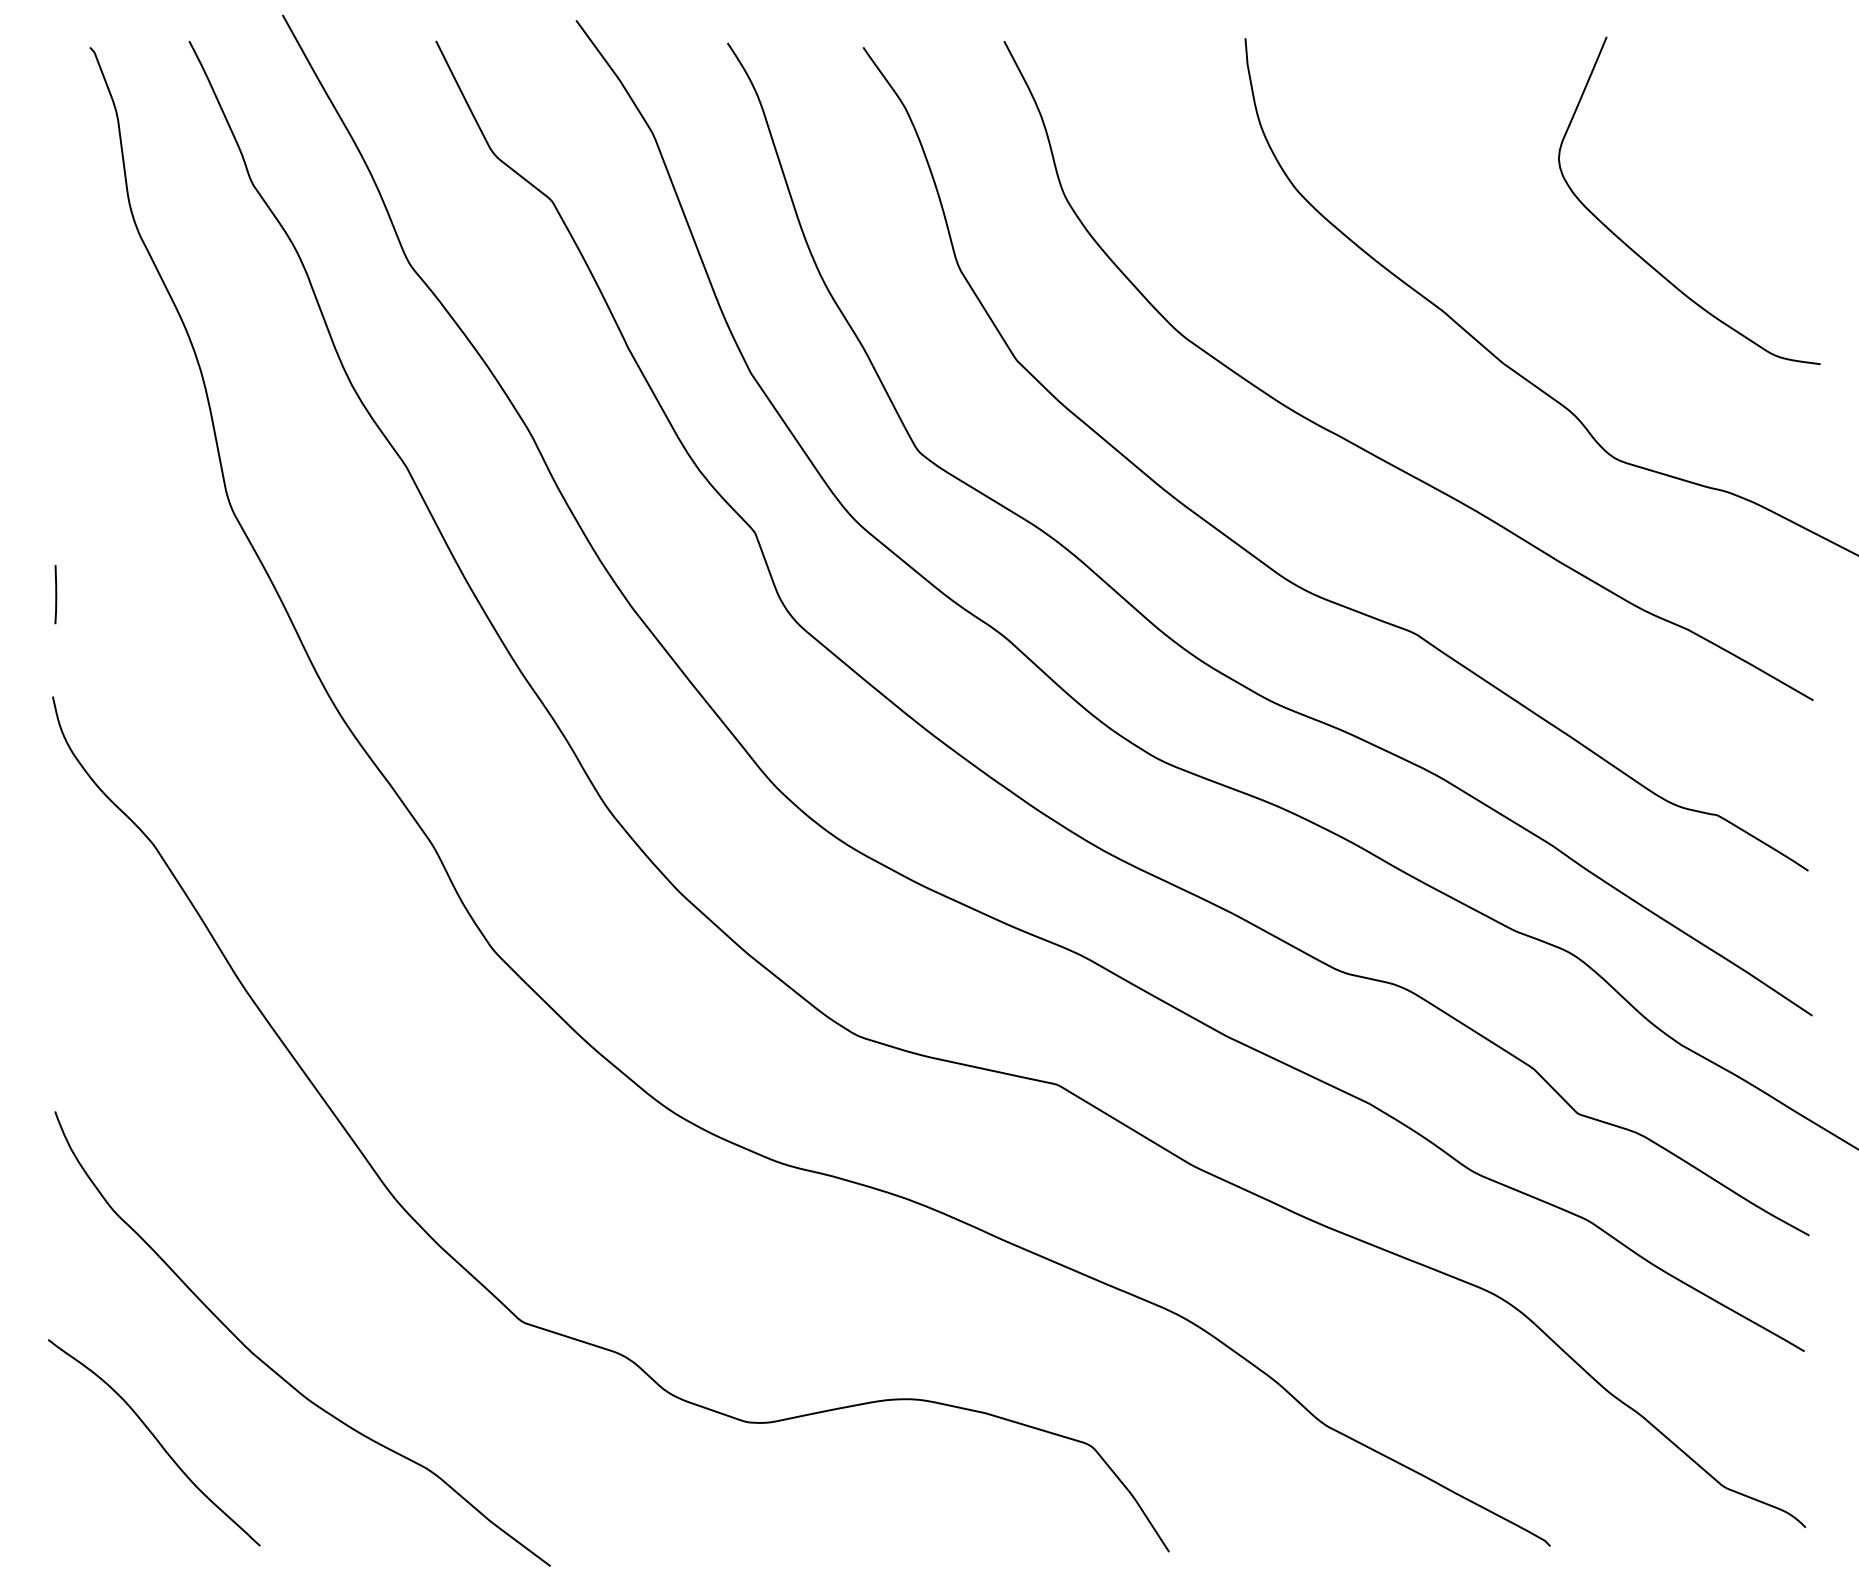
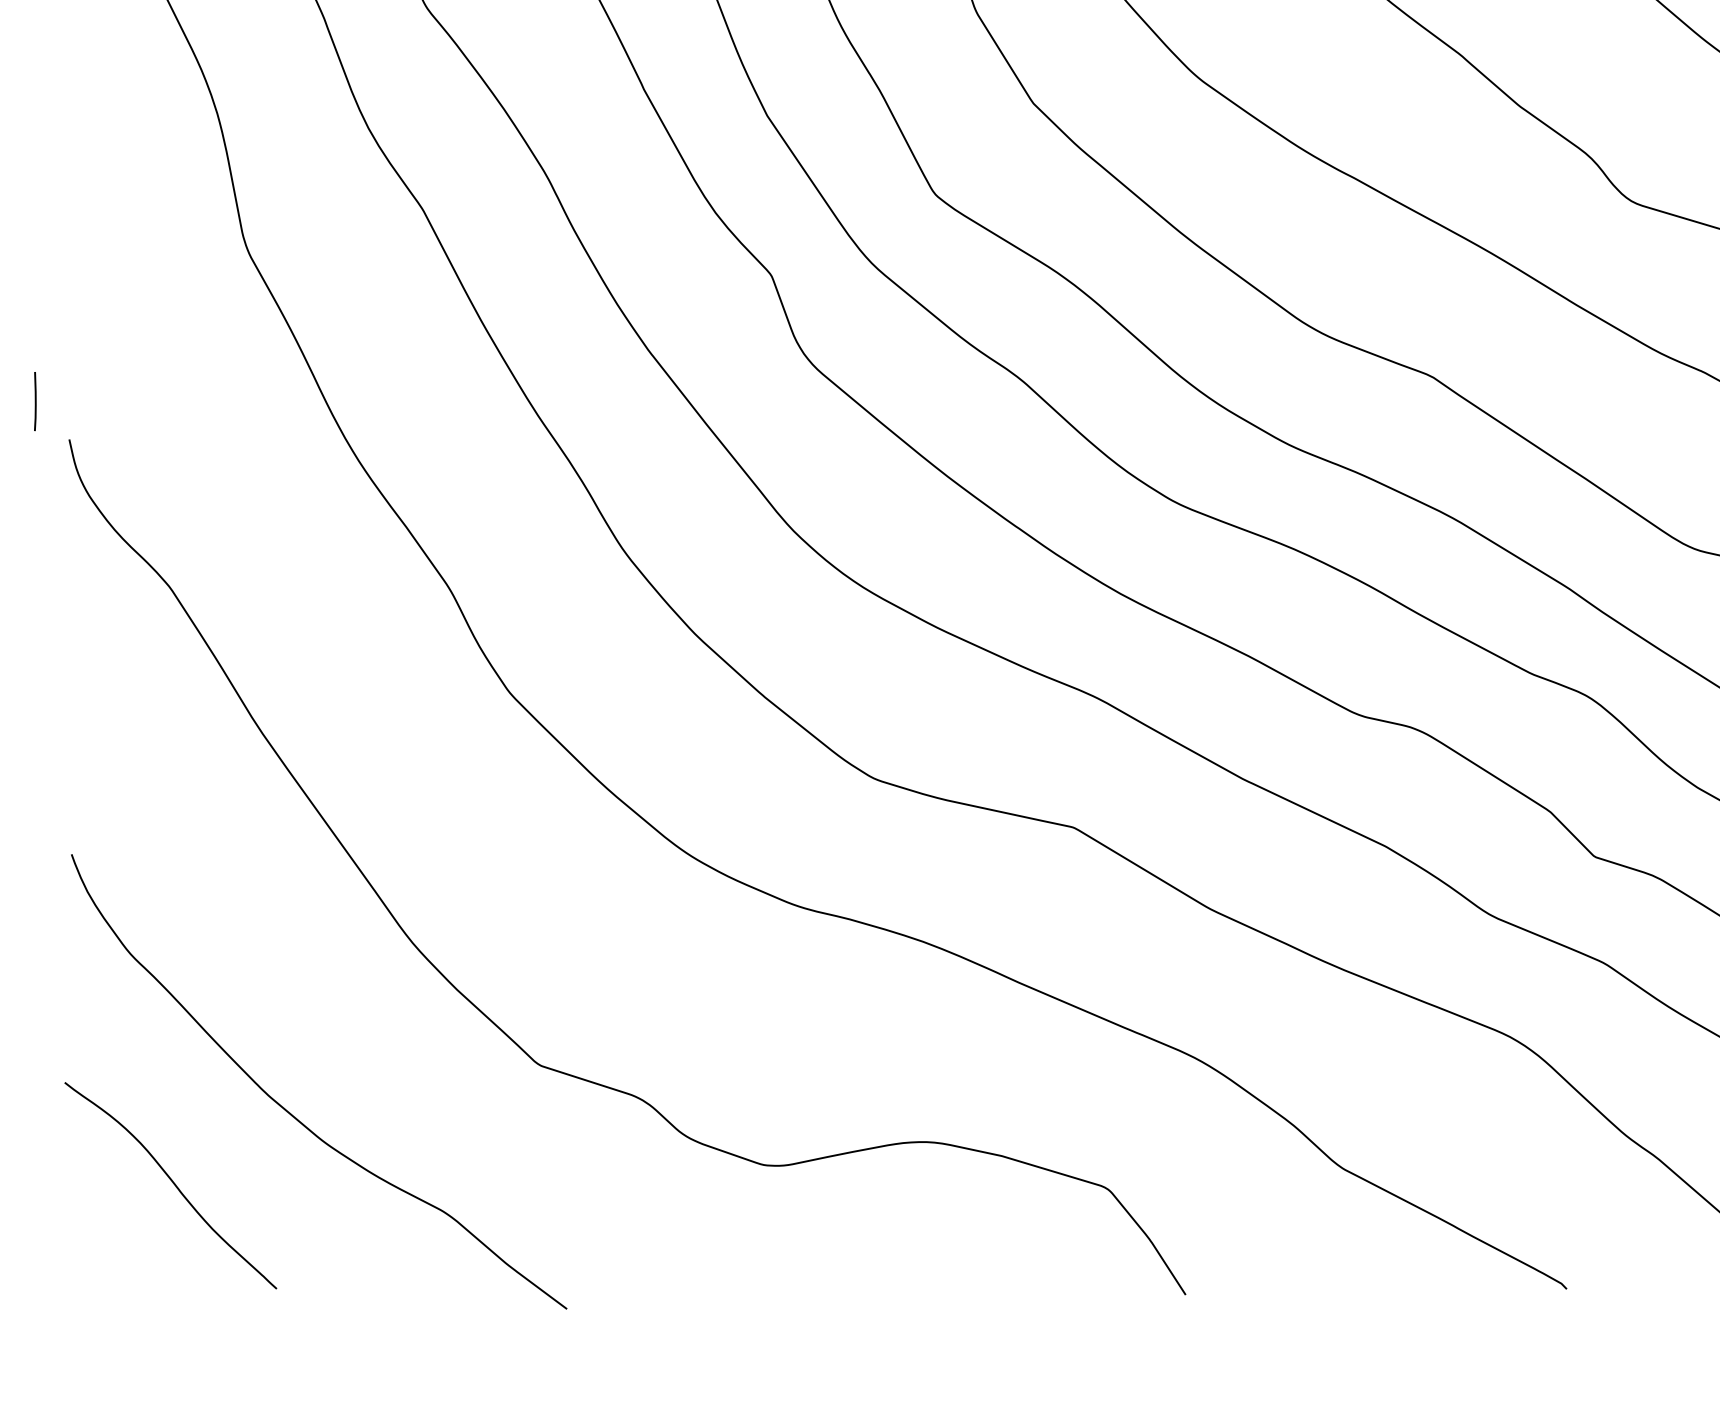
line: (55, 594) -> (35, 401), moved

